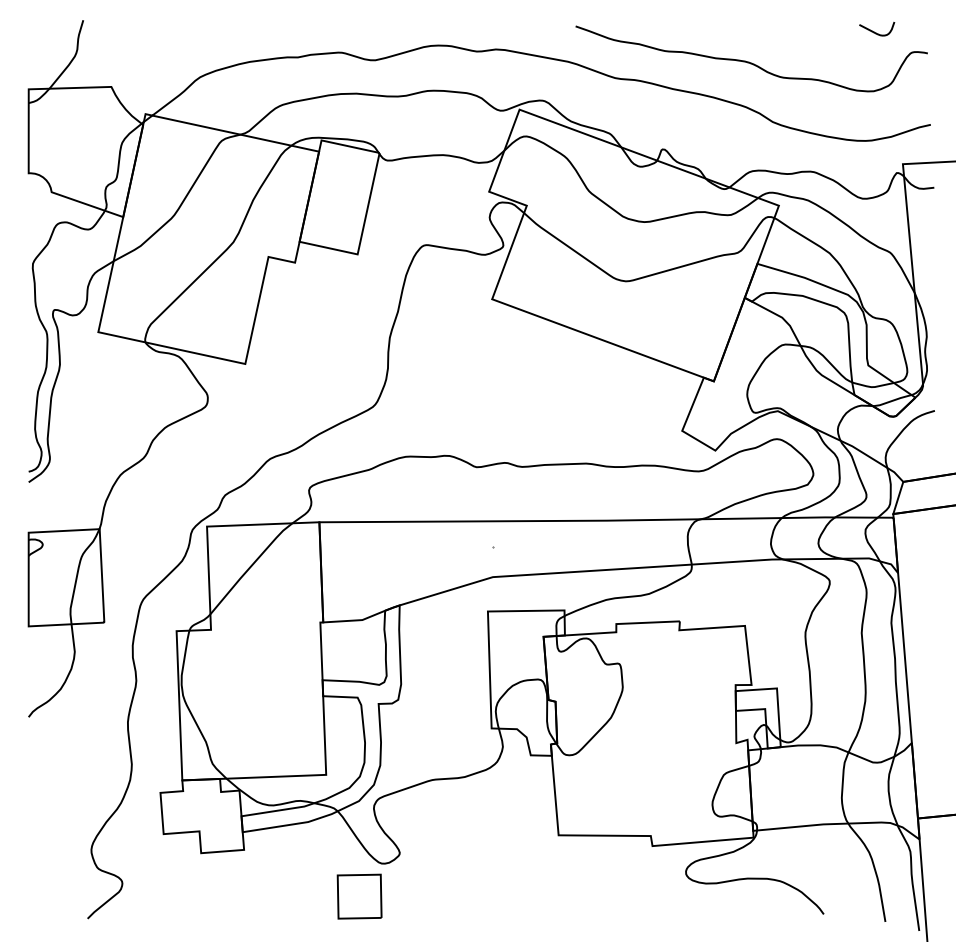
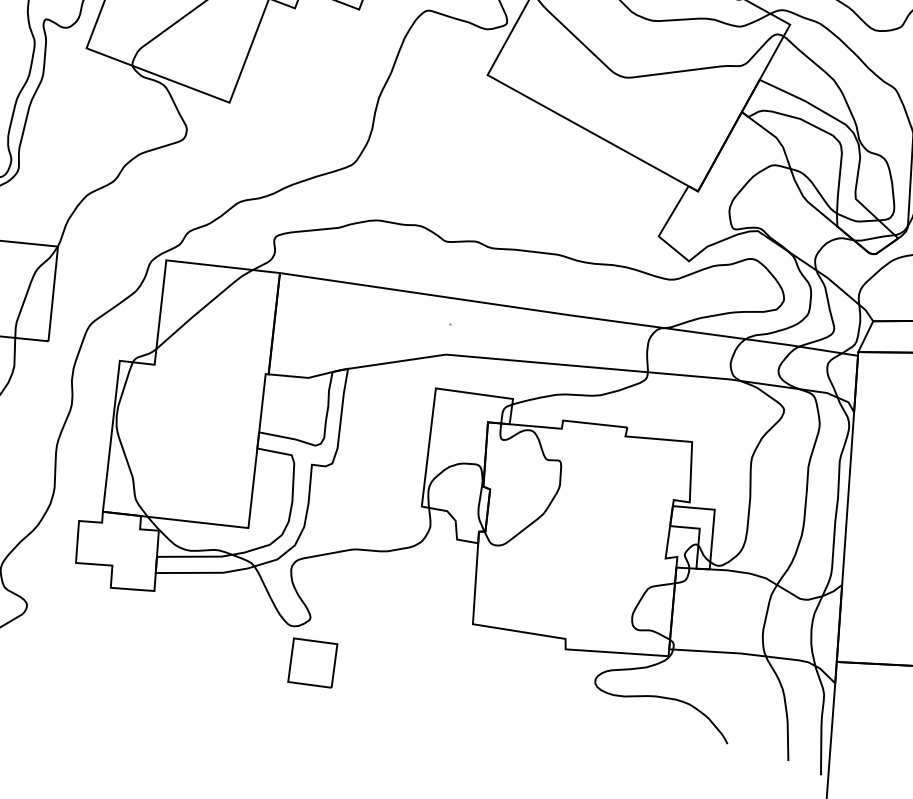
part: (359, 896) -> (312, 662), moved

